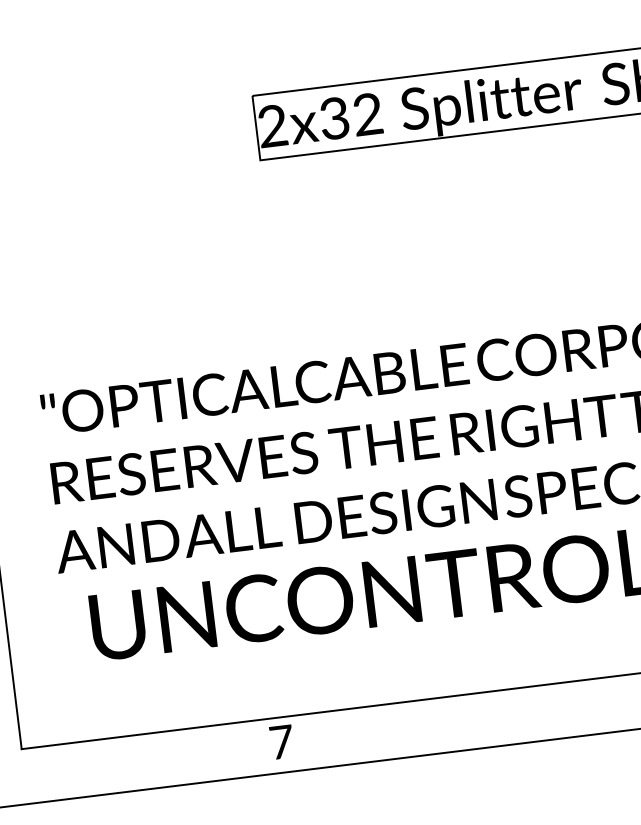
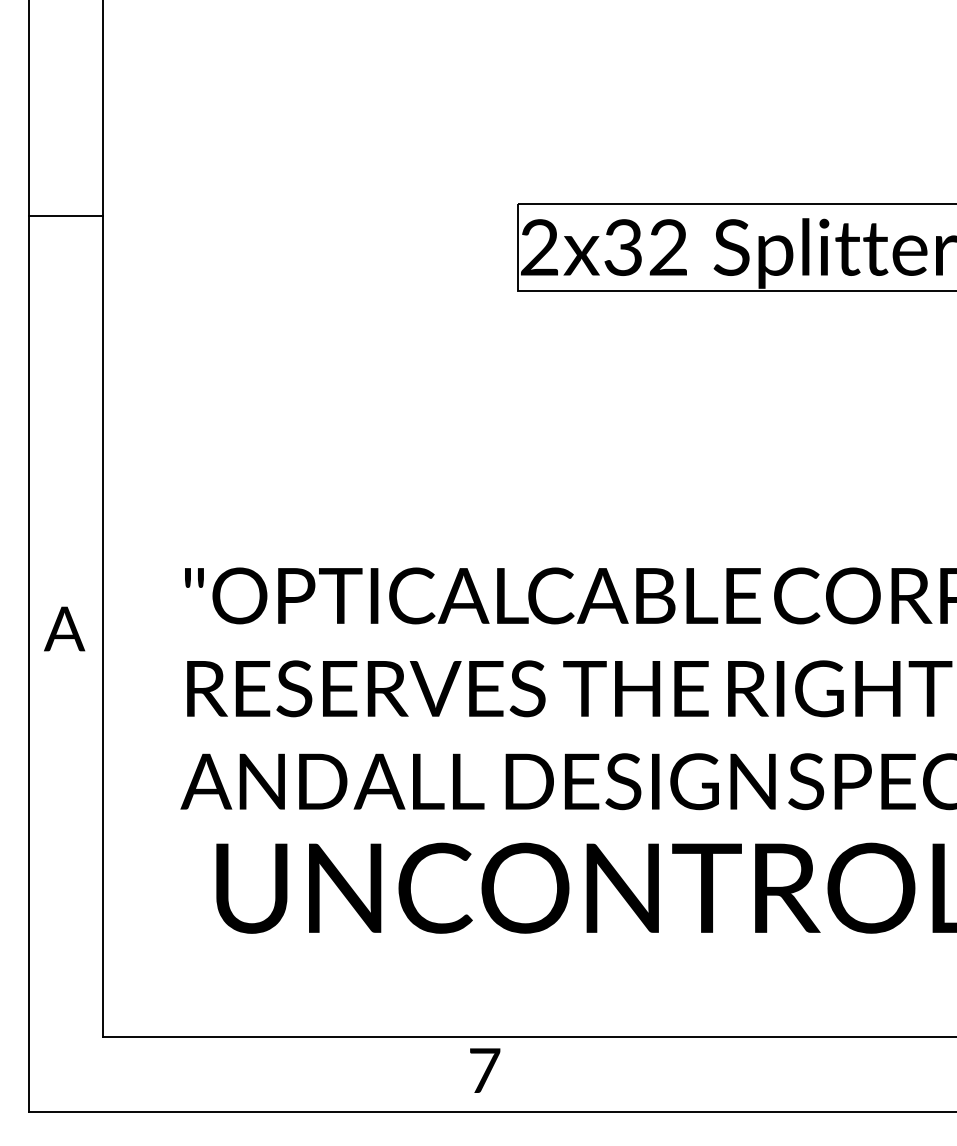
text: (282, 742) -> (485, 1070), moved

